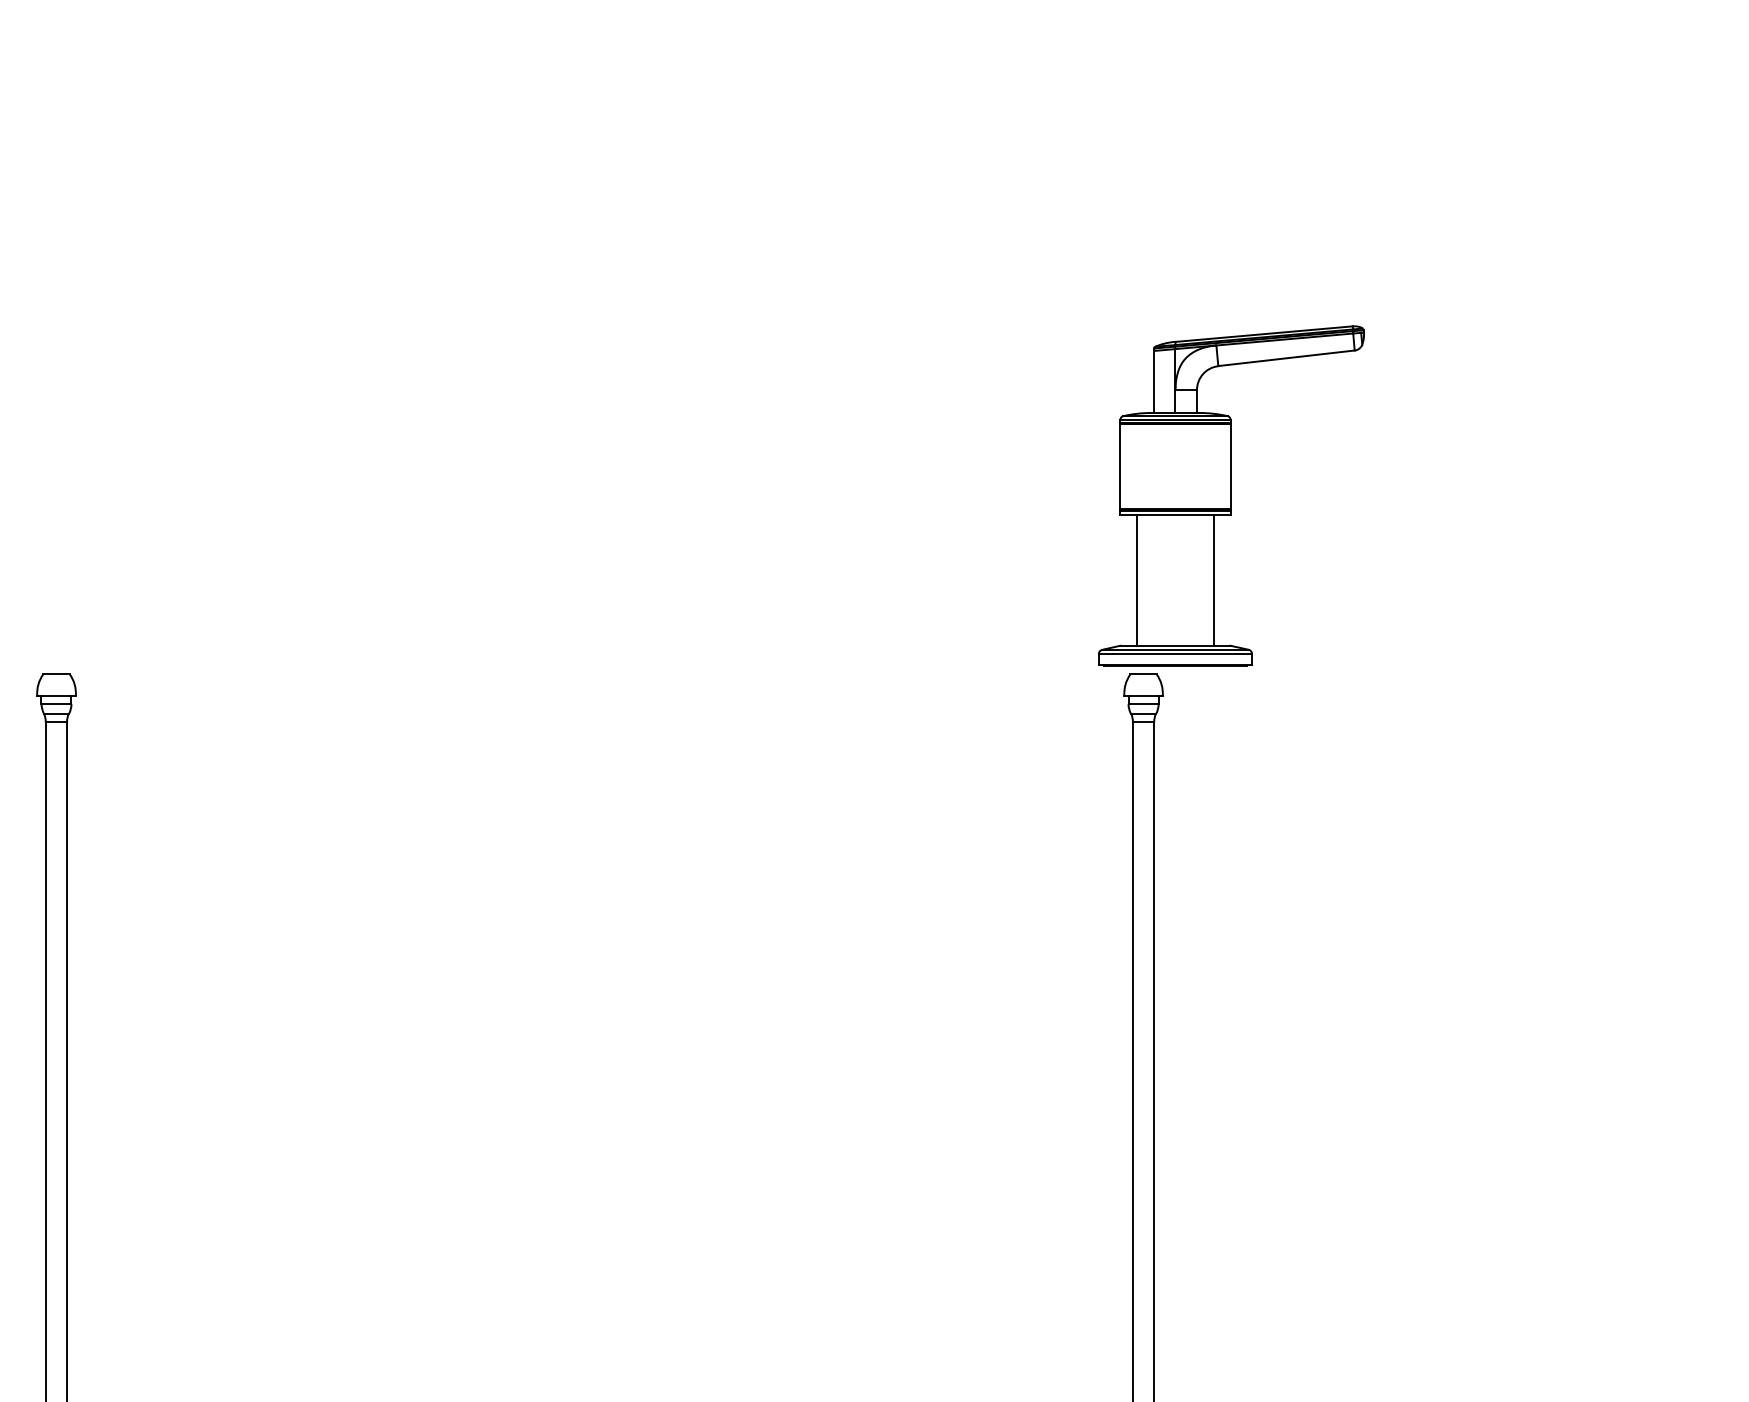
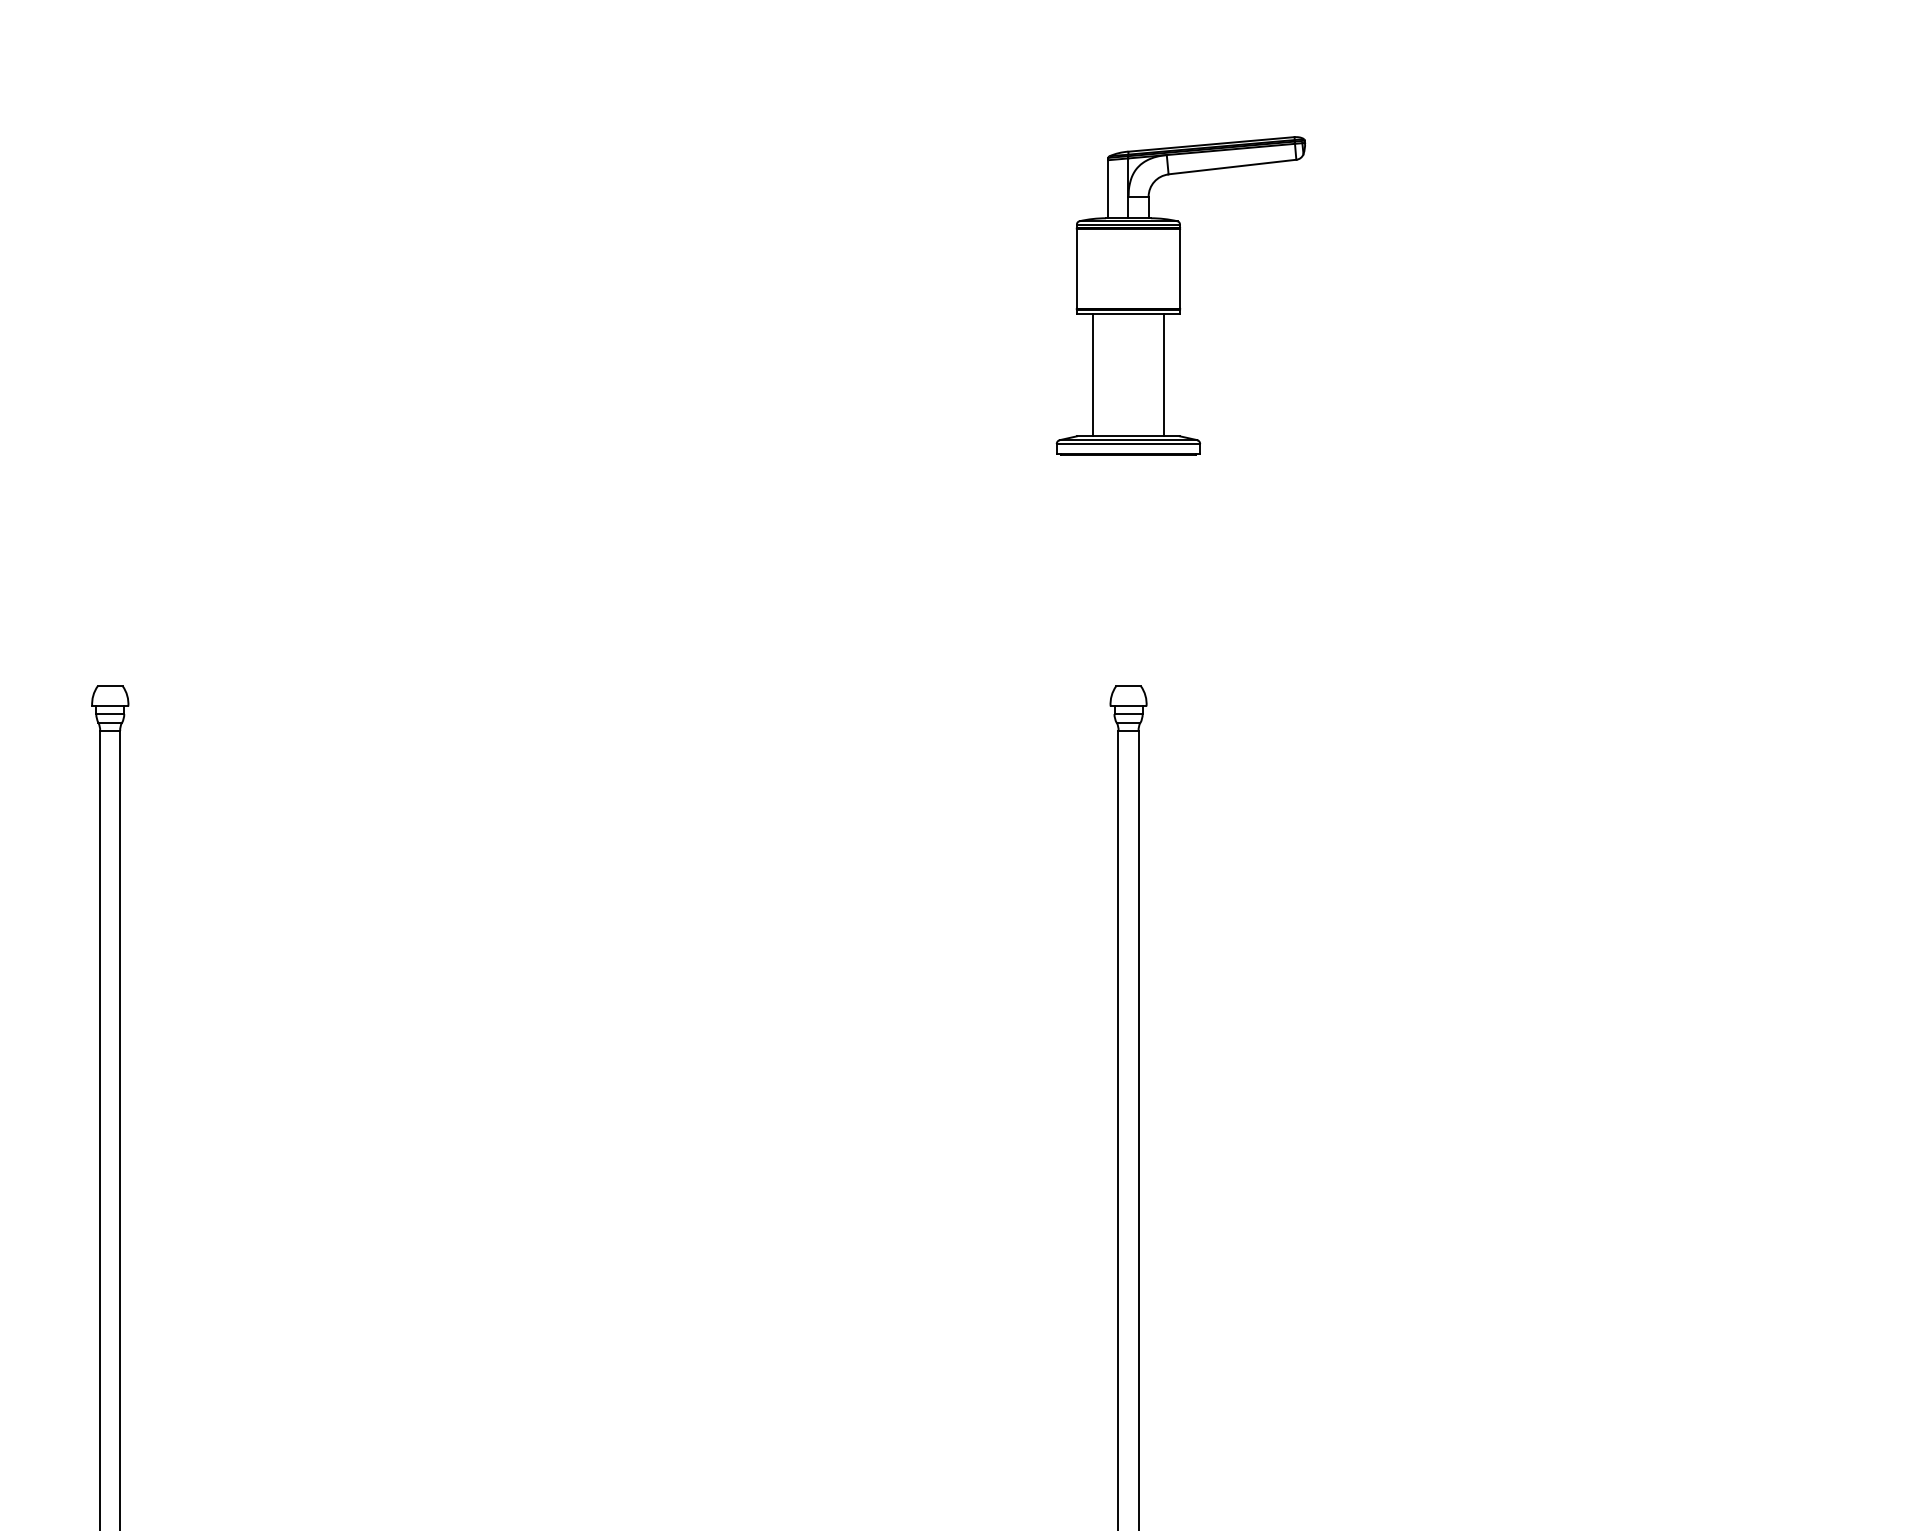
part: (1231, 495) -> (1180, 295), moved

